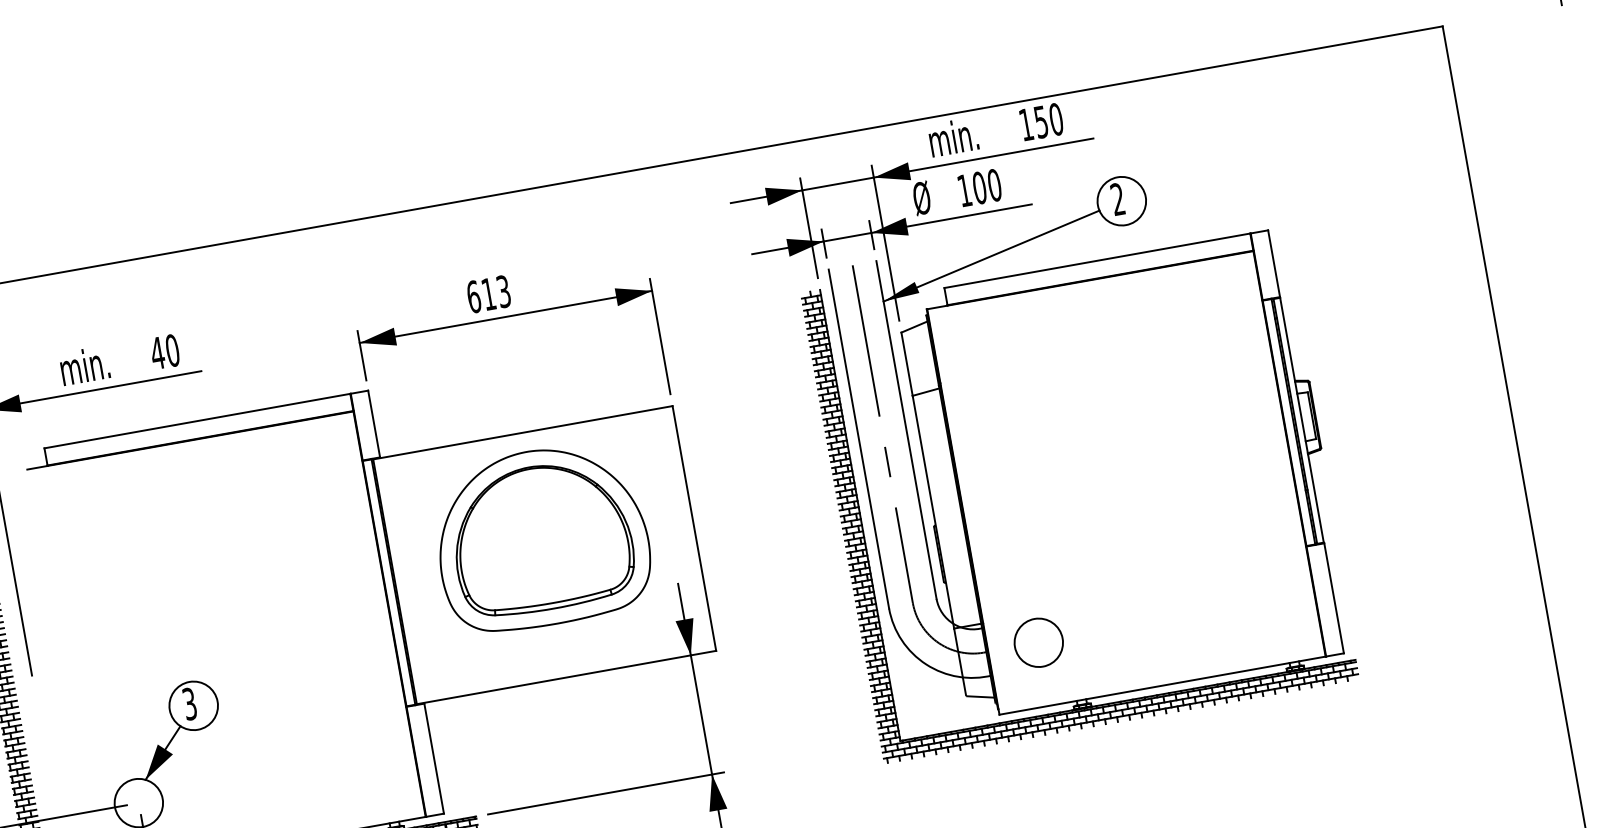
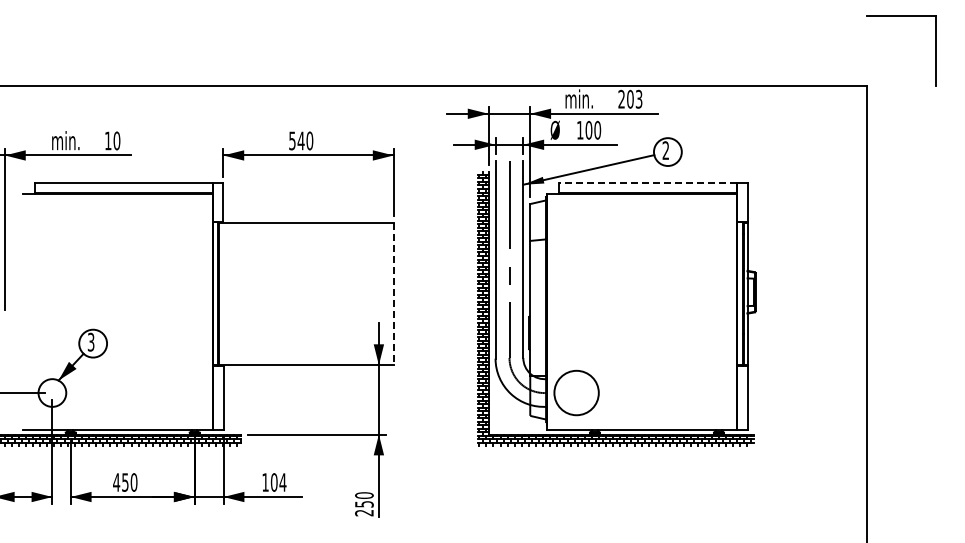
text: (1041, 120) -> (630, 98), 150 -> 203
line: (1096, 261) -> (647, 183), solid -> dashed
text: (489, 293) -> (301, 140), 613 -> 540
text: (156, 352) -> (107, 140), 40 -> 10
line: (694, 529) -> (393, 294), solid -> dashed
part: (541, 537) -> (306, 283), removed
circle: (1038, 641) -> (576, 392), size x1.6

